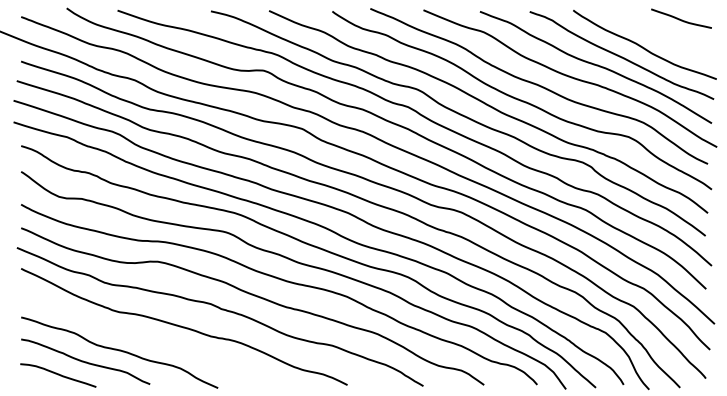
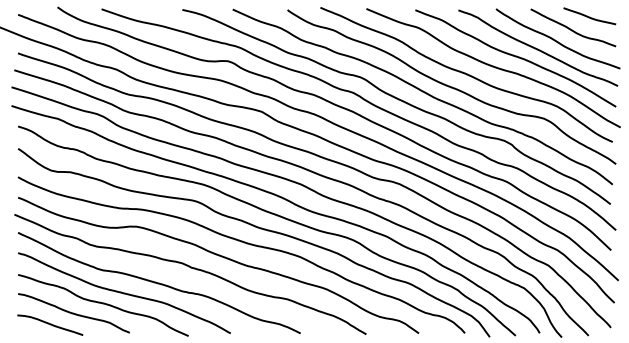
curve: (662, 34) -> (573, 29), added
curve: (143, 338) -> (124, 293), added

